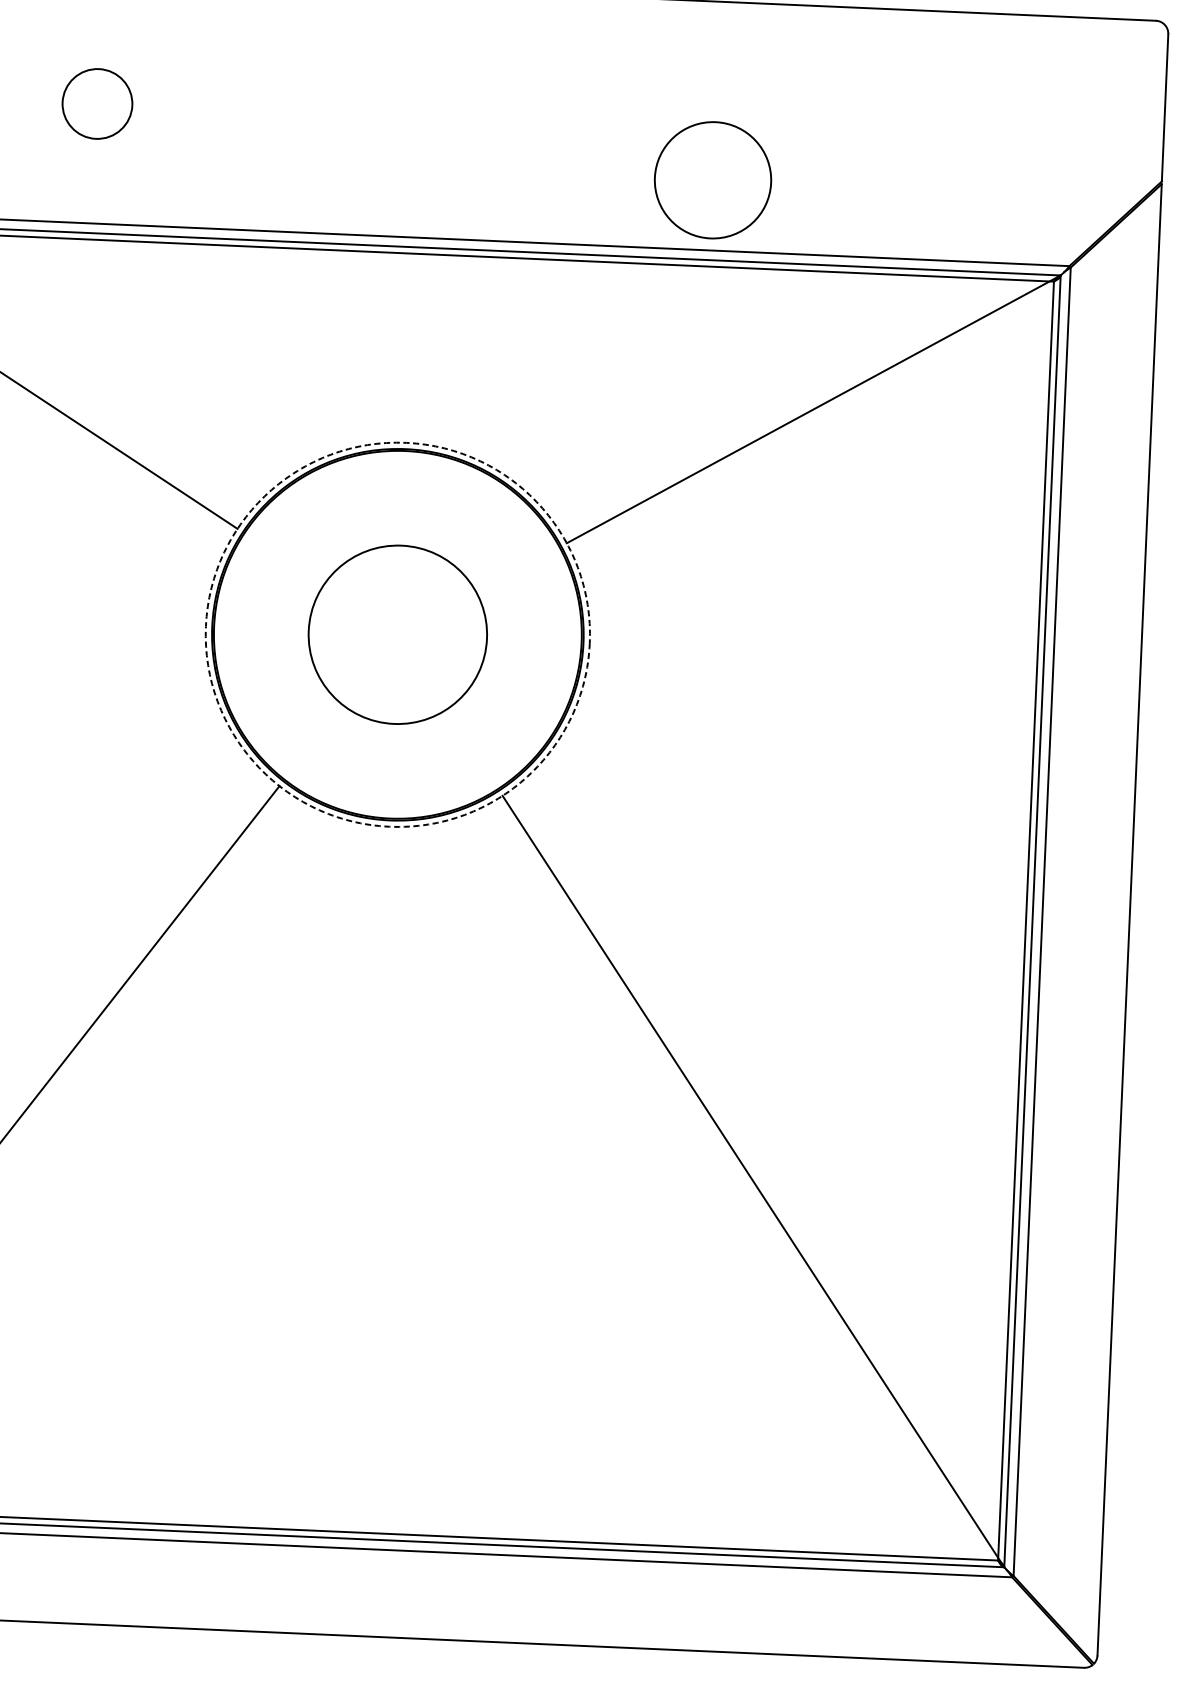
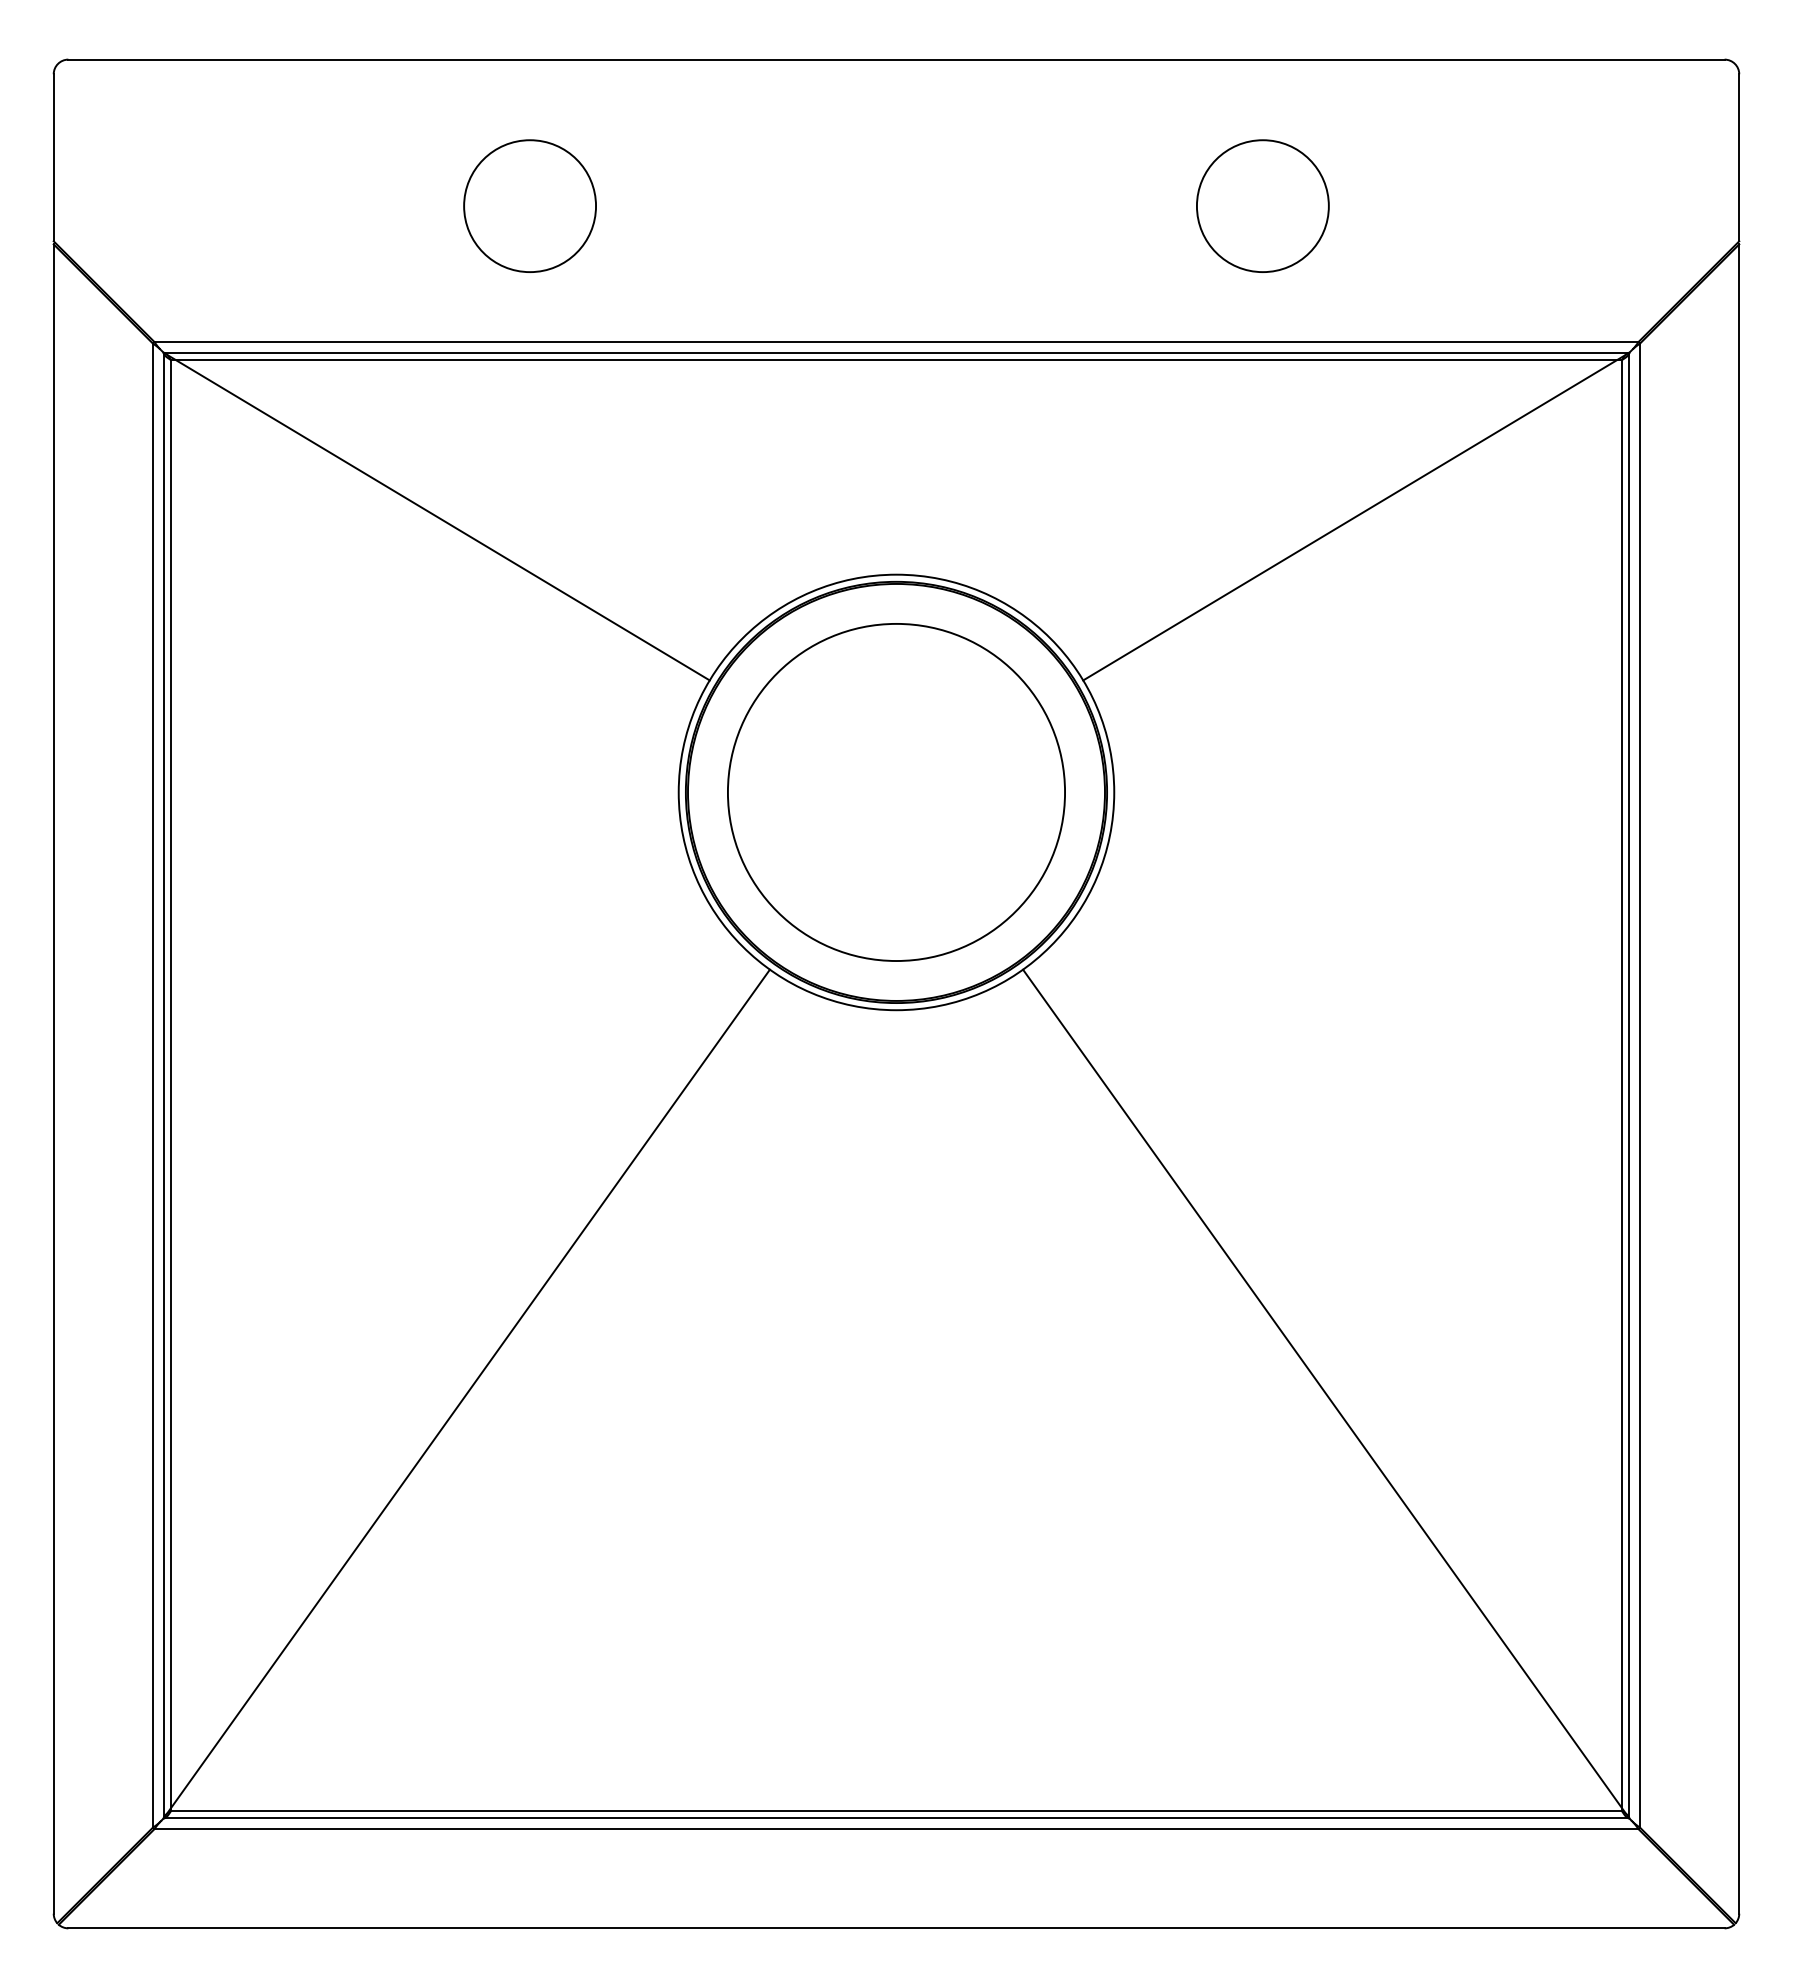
circle: (97, 104) -> (530, 206), size x1.67
circle: (712, 179) -> (1262, 205), moved
circle: (397, 634) -> (896, 792), dashed -> solid
circle: (397, 634) -> (896, 792), size x1.67

